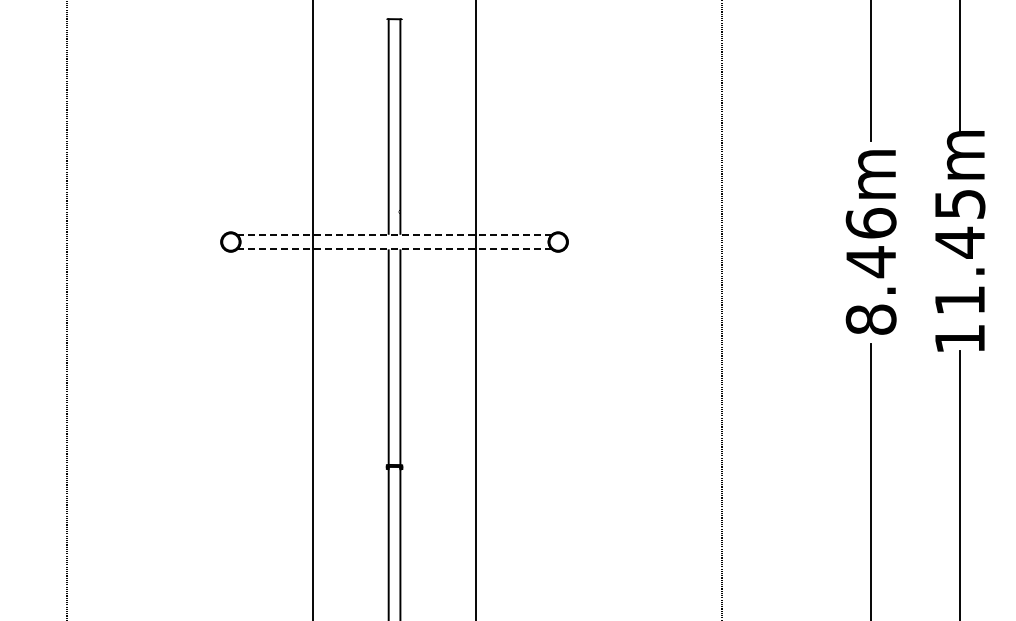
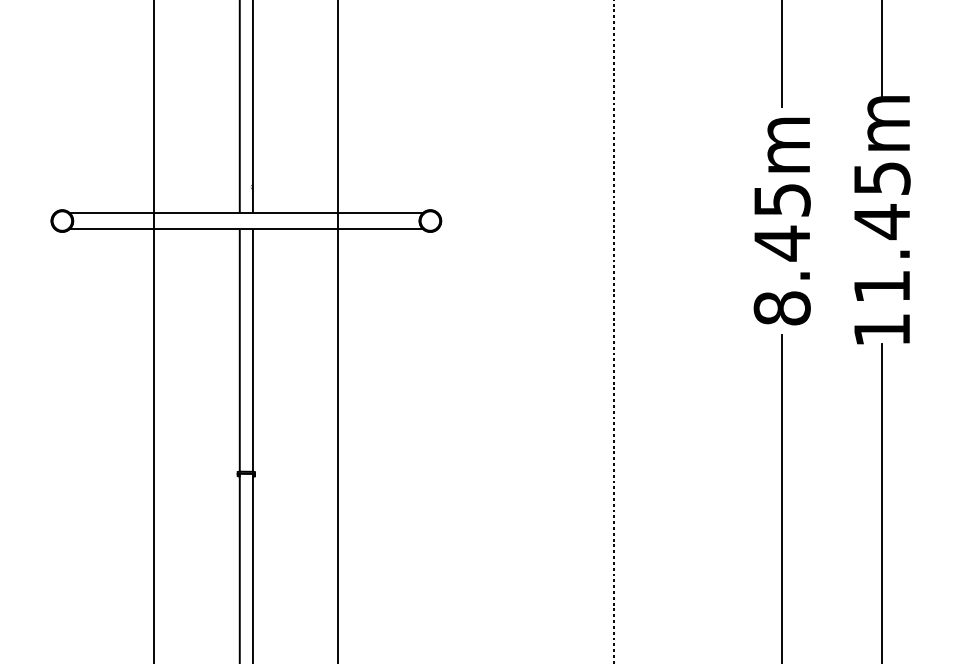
text: (870, 223) -> (781, 200), 8.46m -> 8.45m
line: (394, 234) -> (246, 212), dashed -> solid
line: (394, 249) -> (246, 229), dashed -> solid

